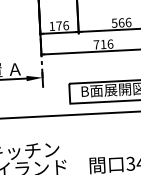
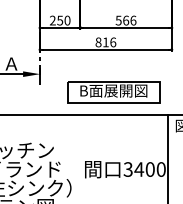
text: (59, 25) -> (60, 20), 176 -> 250
text: (96, 44) -> (98, 42), 716 -> 816

